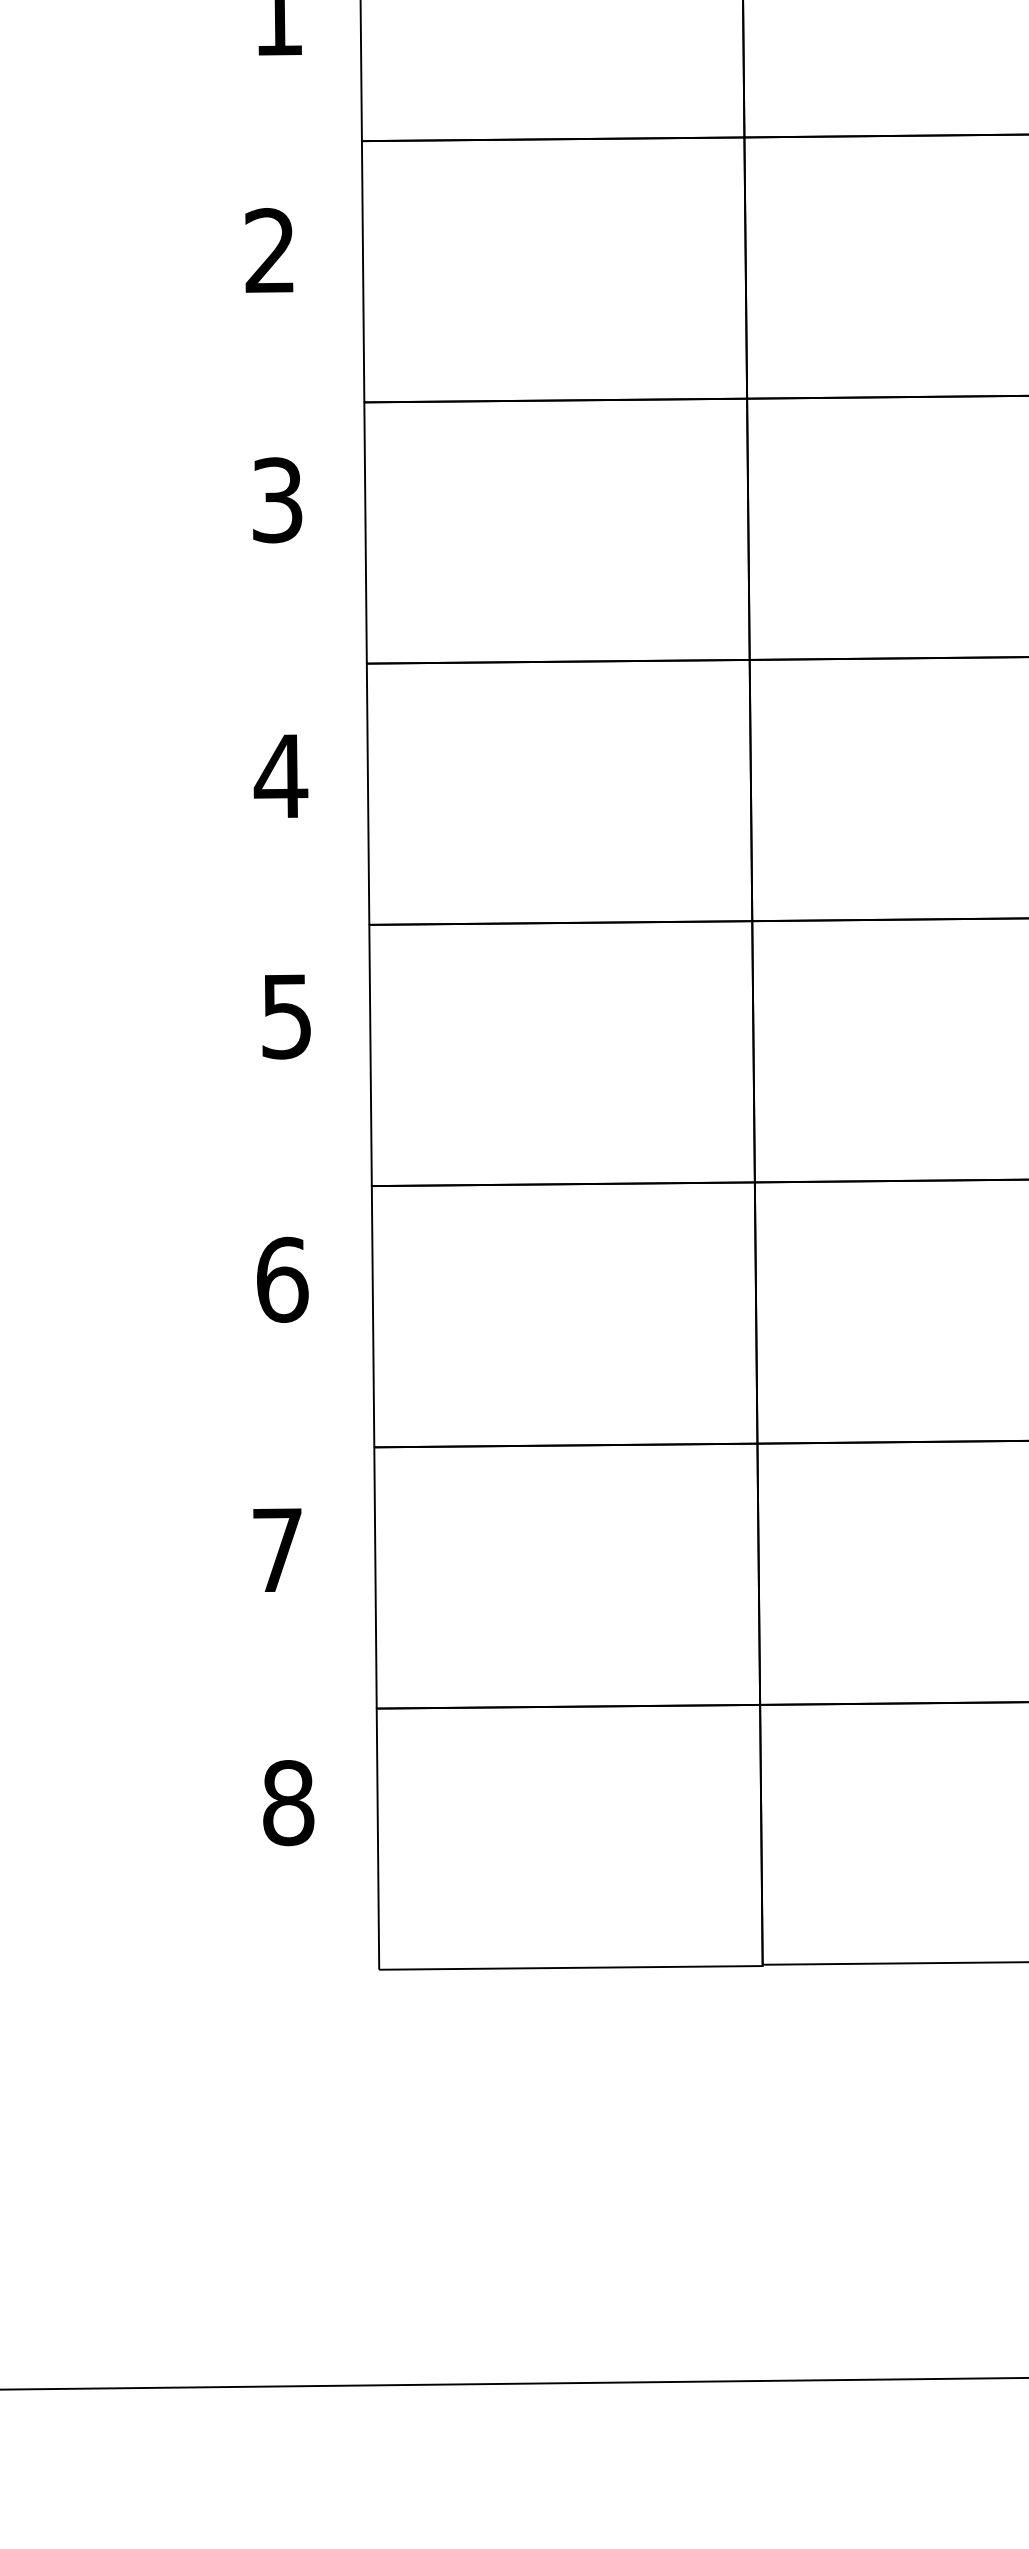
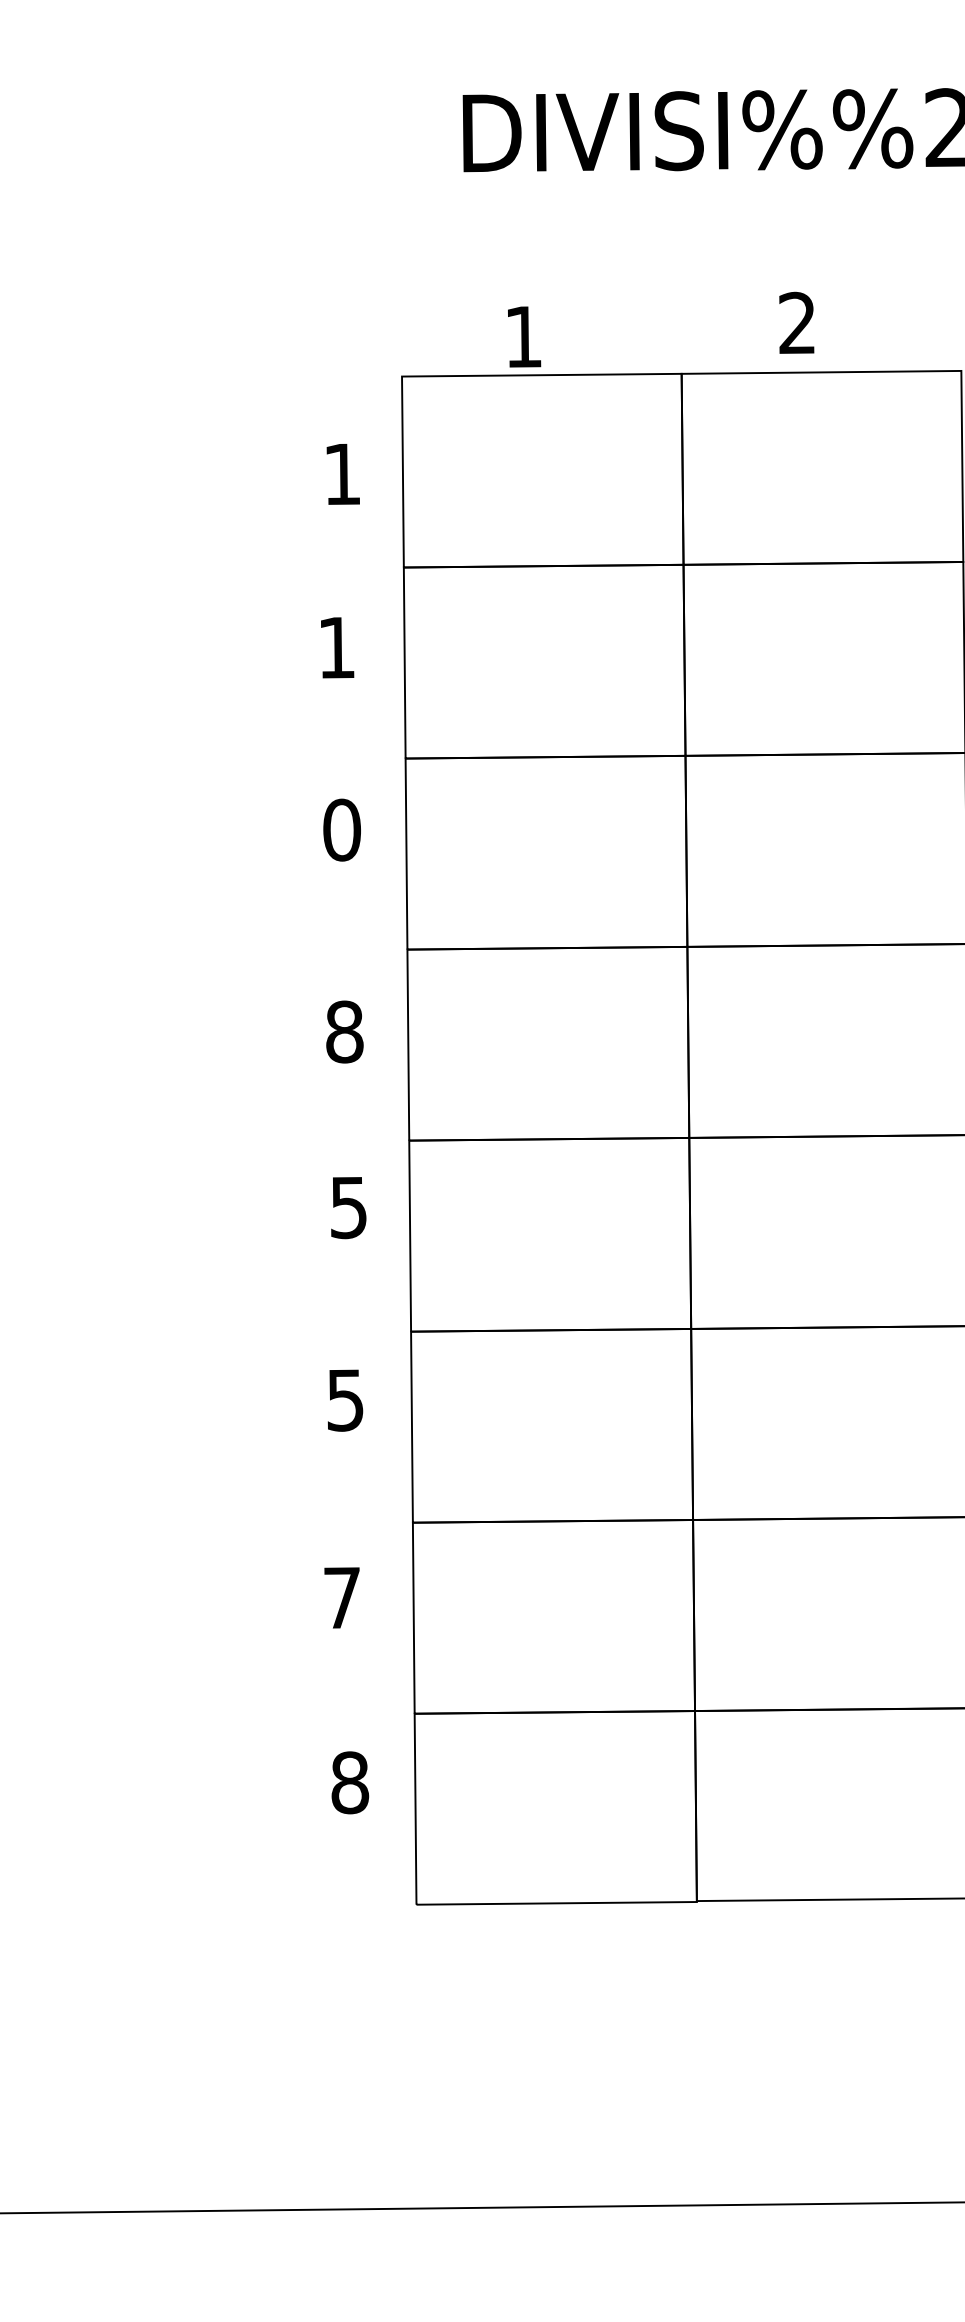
text: (269, 250) -> (336, 647), 2 -> 1
text: (276, 499) -> (341, 829), 3 -> 0
text: (280, 775) -> (344, 1031), 4 -> 8
text: (282, 1278) -> (345, 1399), 6 -> 5

